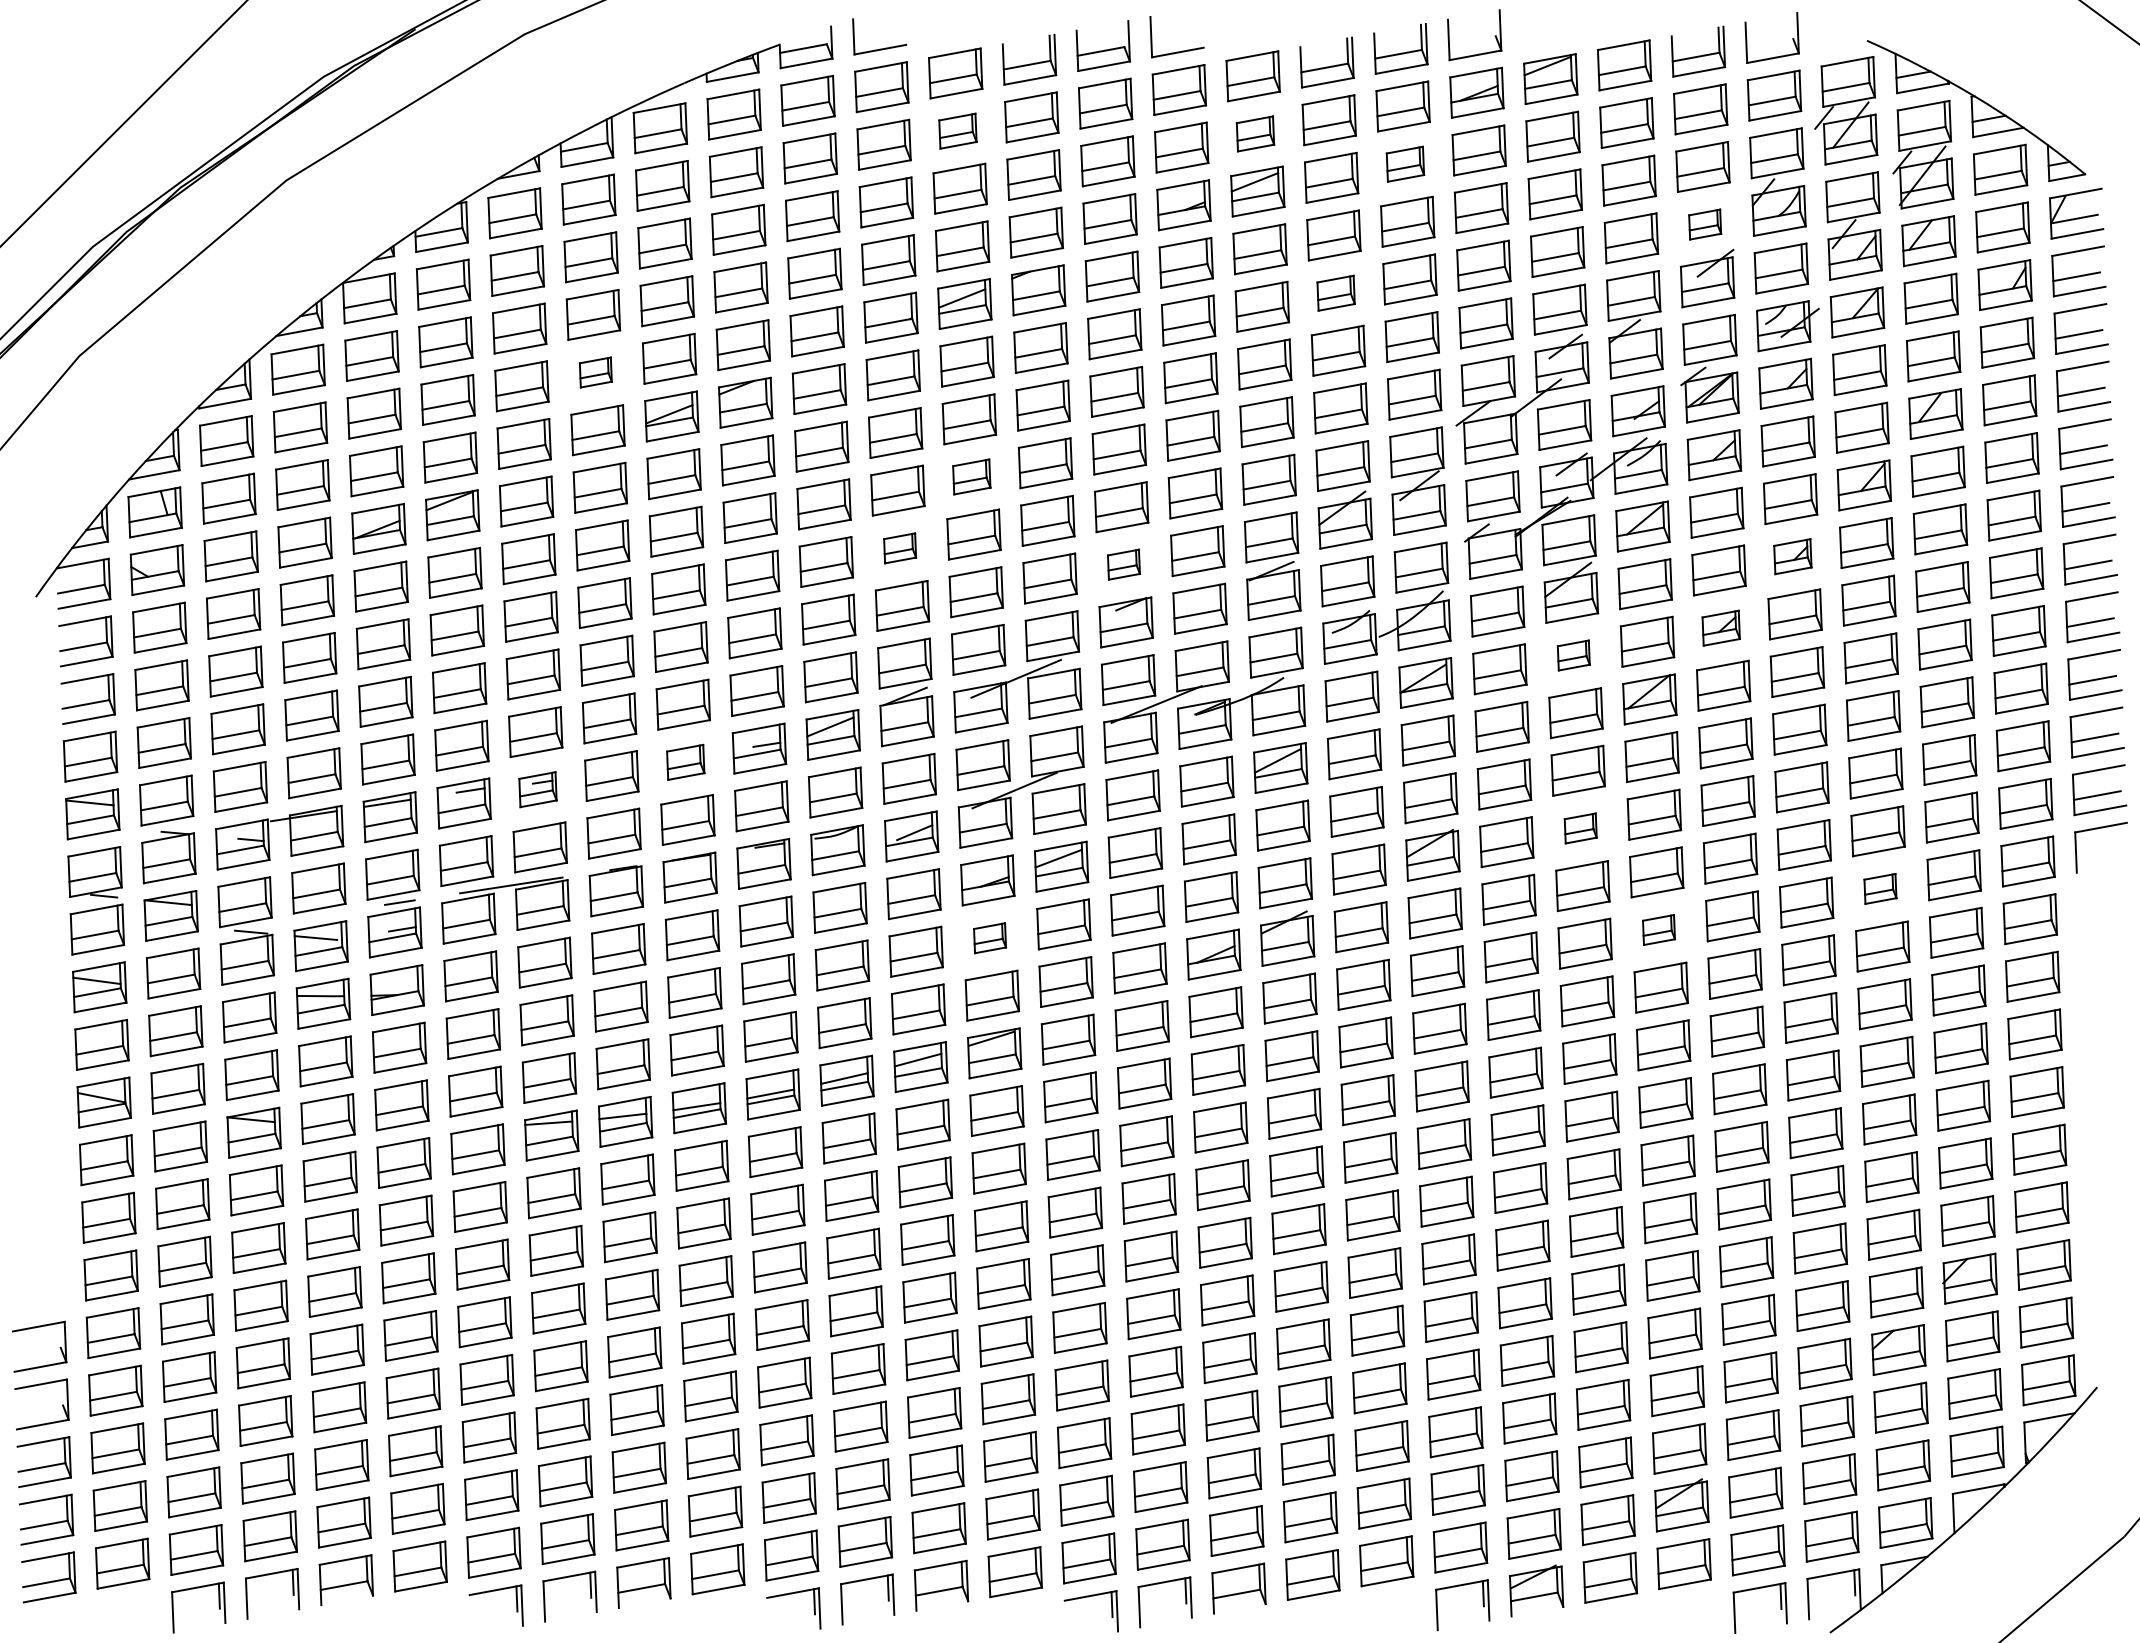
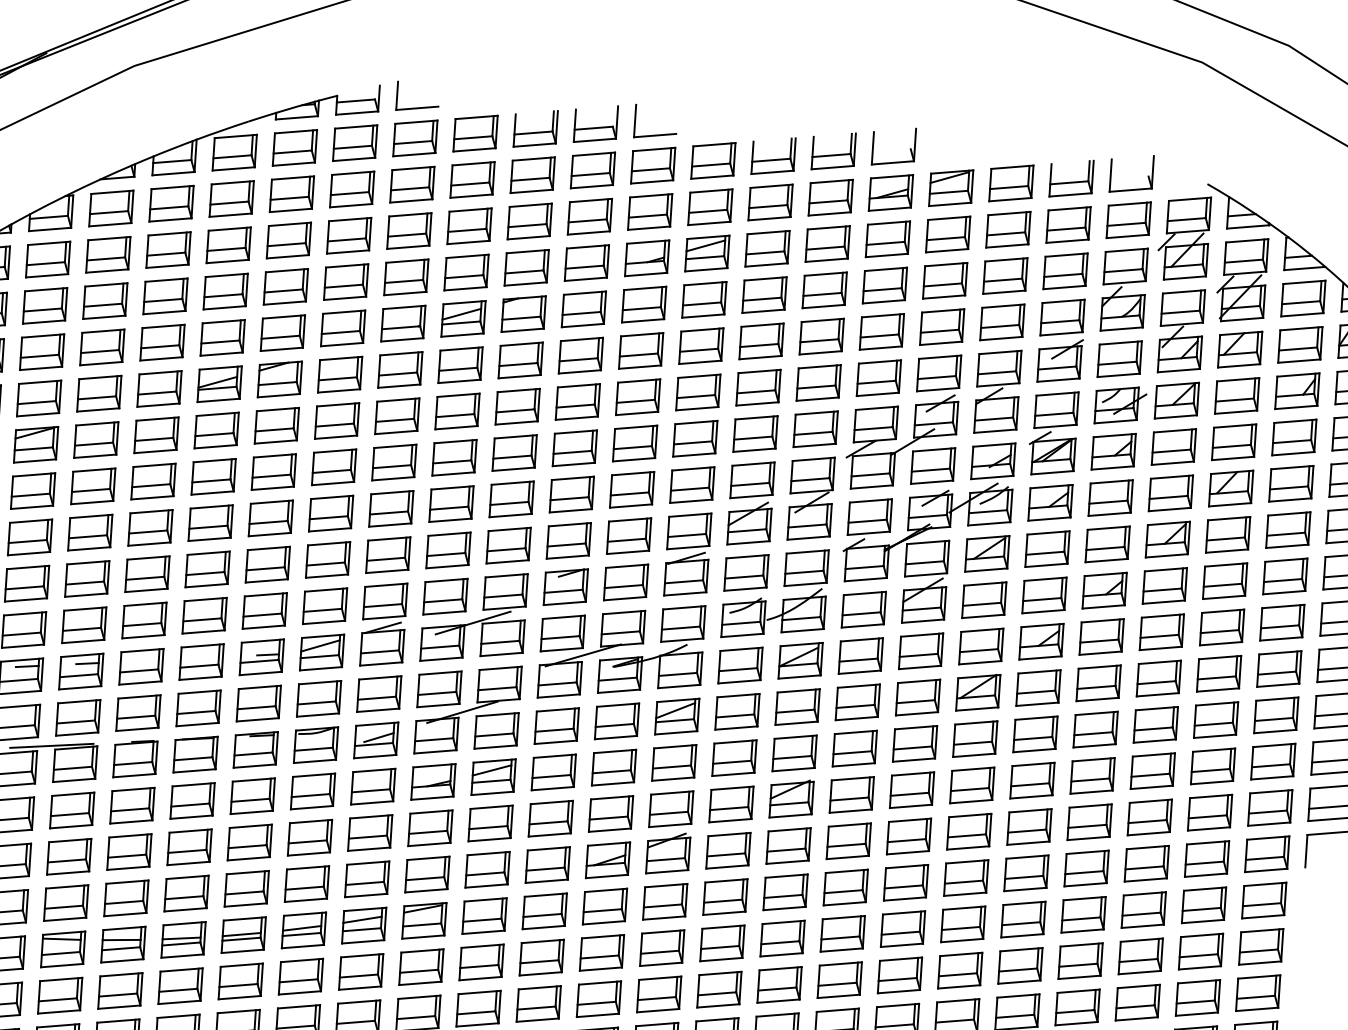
part: (957, 131) -> (472, 180), size x1.43
part: (1255, 133) -> (710, 206), size x1.43
part: (1405, 164) -> (827, 244), size x1.43
part: (1704, 224) -> (1061, 317), size x1.67
part: (1335, 293) -> (760, 341), size x1.43
part: (595, 372) -> (162, 342), size x1.67
part: (971, 476) -> (454, 457), size x1.43
part: (899, 548) -> (390, 508), size x1.67
part: (1792, 556) -> (1104, 590), size x1.43
part: (1123, 564) -> (568, 540), size x1.67
part: (1720, 628) -> (1040, 641), size x1.43
part: (1573, 655) -> (920, 651), size x1.67
part: (685, 762) -> (201, 662), size x1.43
part: (537, 789) -> (80, 671), size x1.43
part: (1580, 828) -> (911, 790), size x1.67
part: (1880, 888) -> (1146, 863), size x1.67
part: (1658, 929) -> (965, 877), size x1.67
part: (989, 938) -> (429, 828), size x1.67

